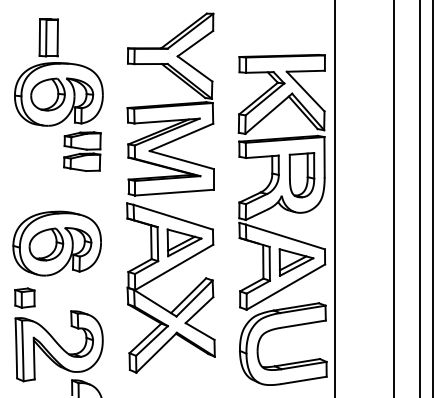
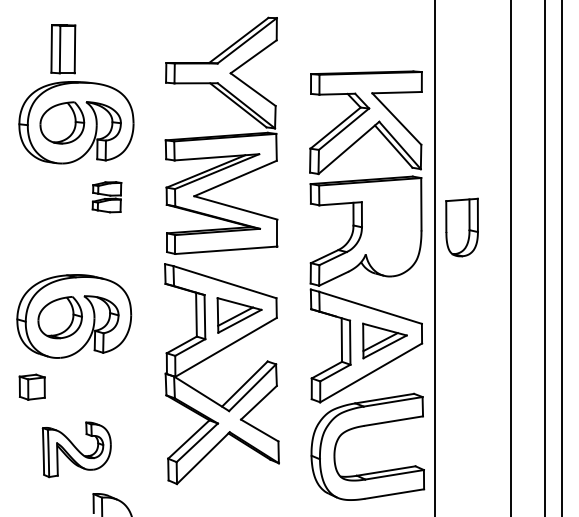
part: (82, 152) -> (106, 197), size x0.6
part: (301, 175) -> (461, 227), moved
part: (58, 346) -> (76, 449), size x0.6

